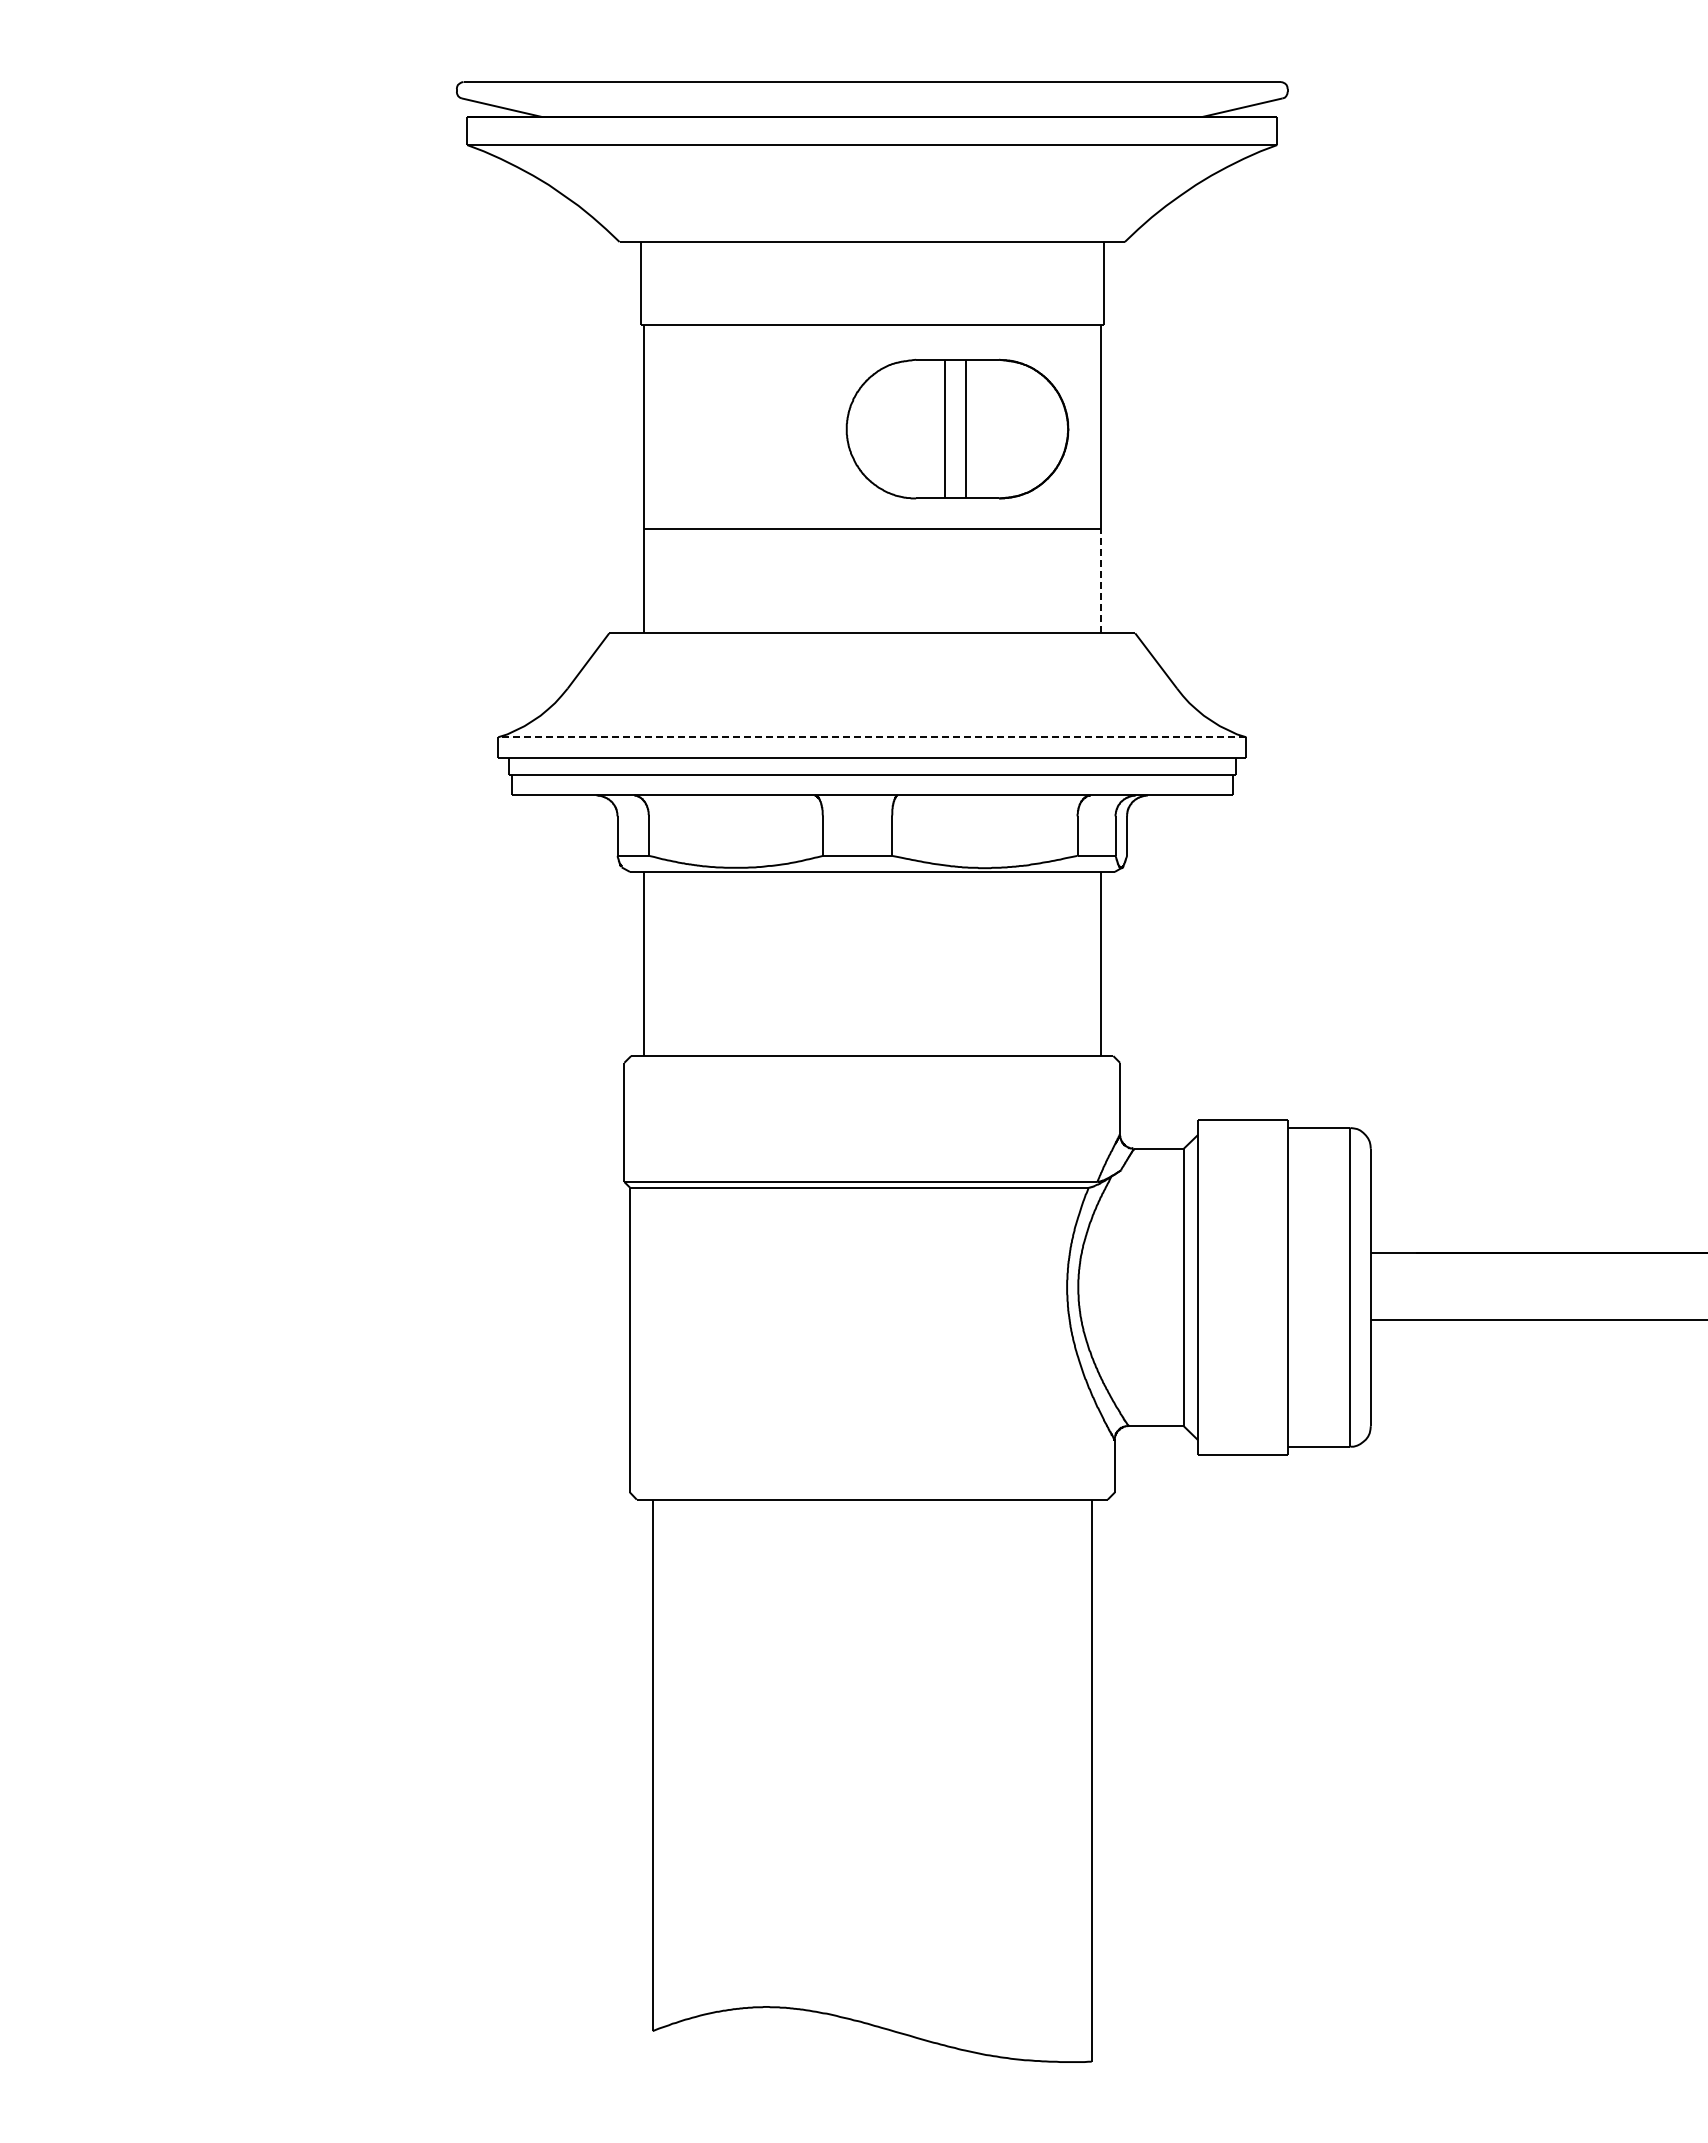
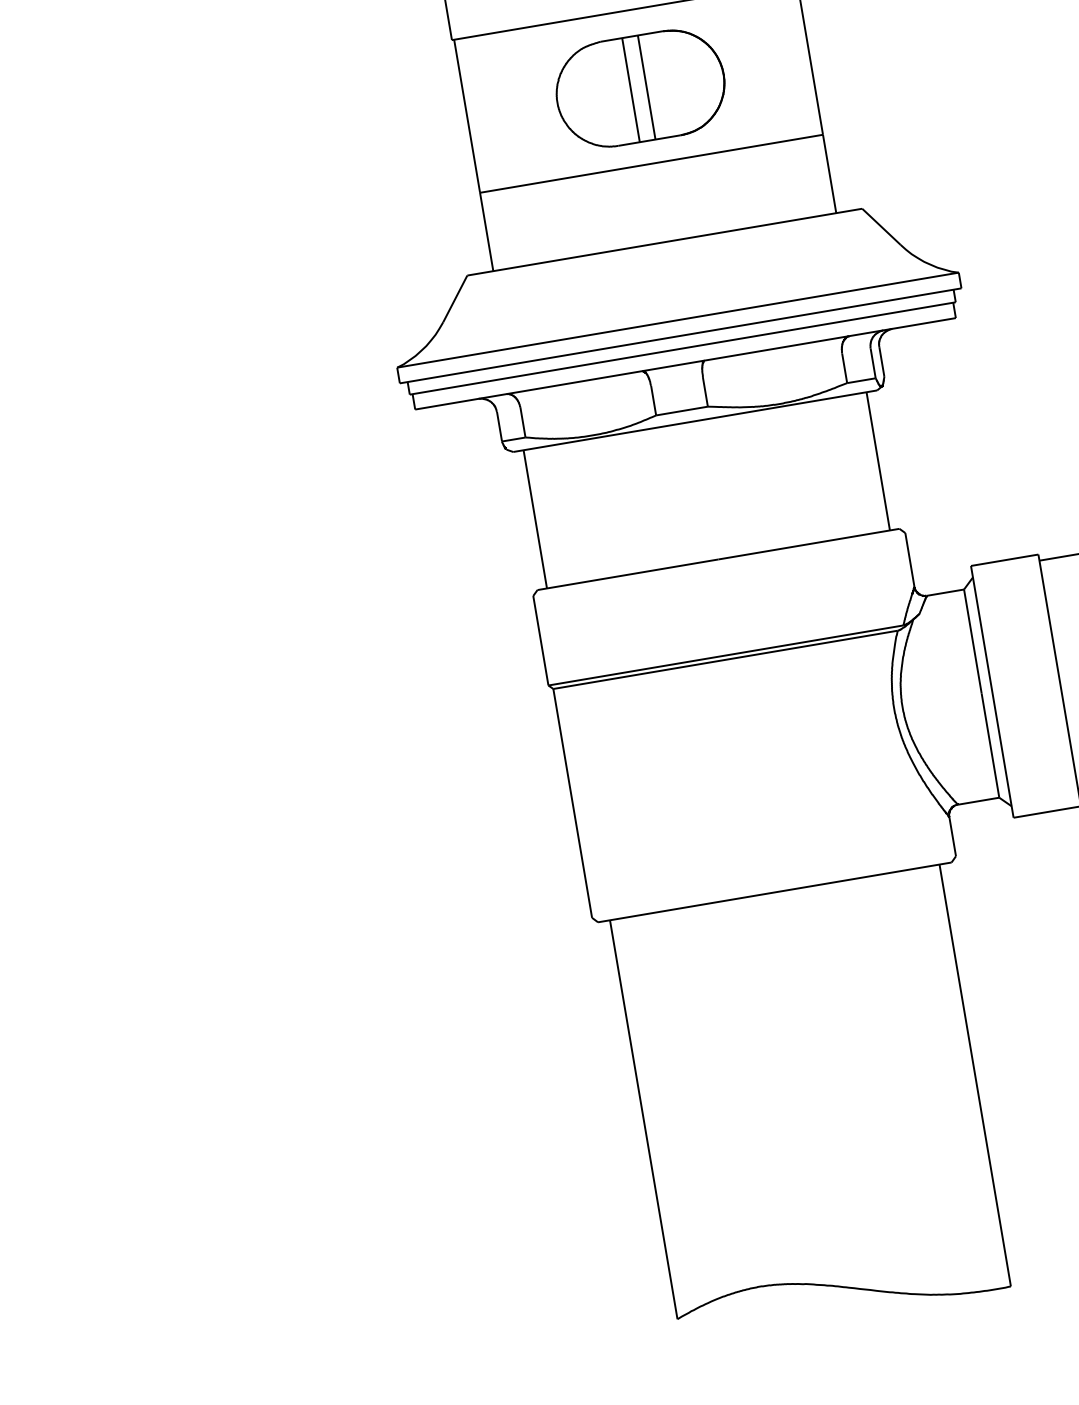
part: (957, 428) -> (640, 88), moved
line: (1100, 580) -> (829, 173), dashed -> solid
line: (871, 737) -> (677, 320), dashed -> solid

